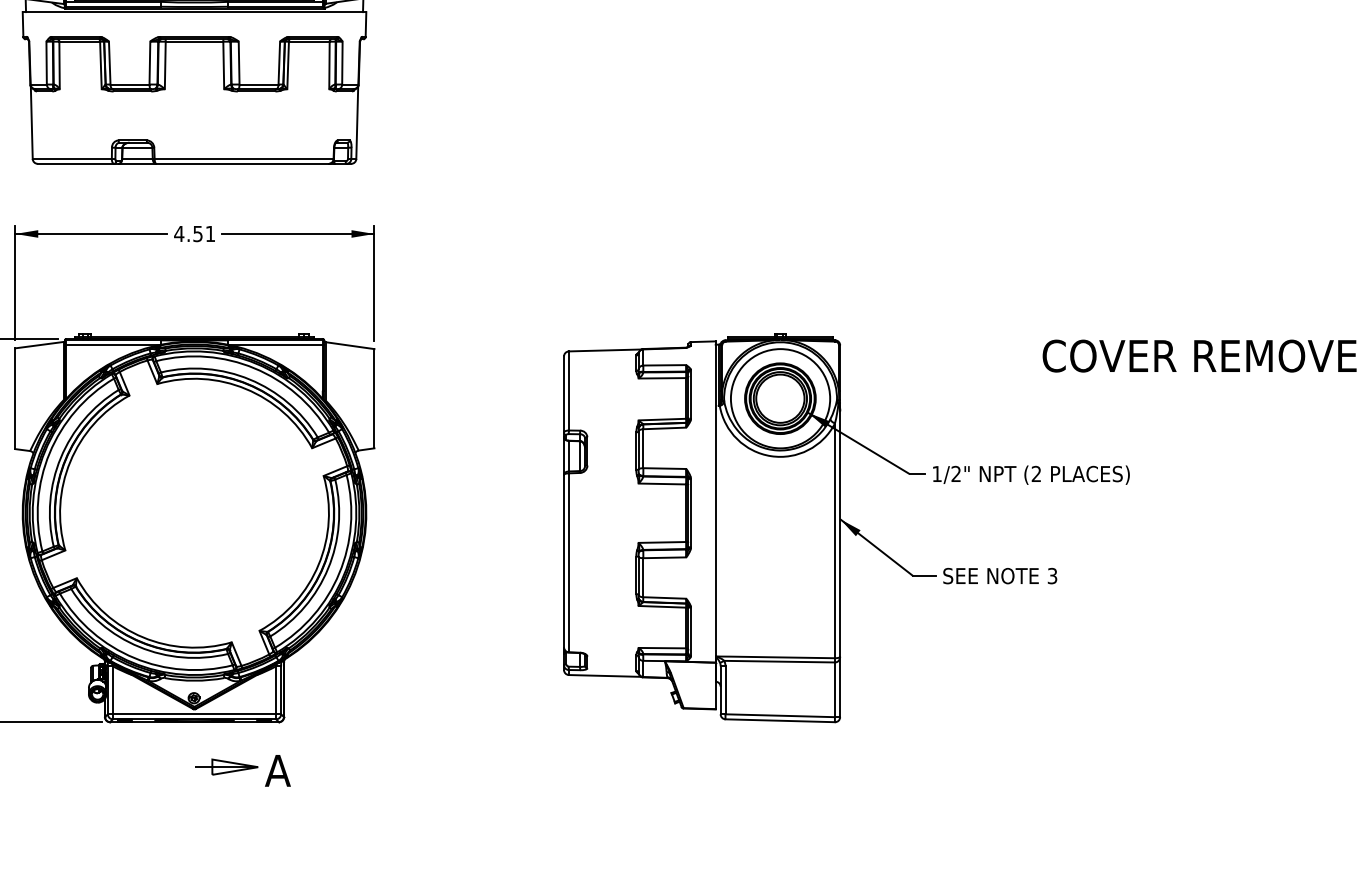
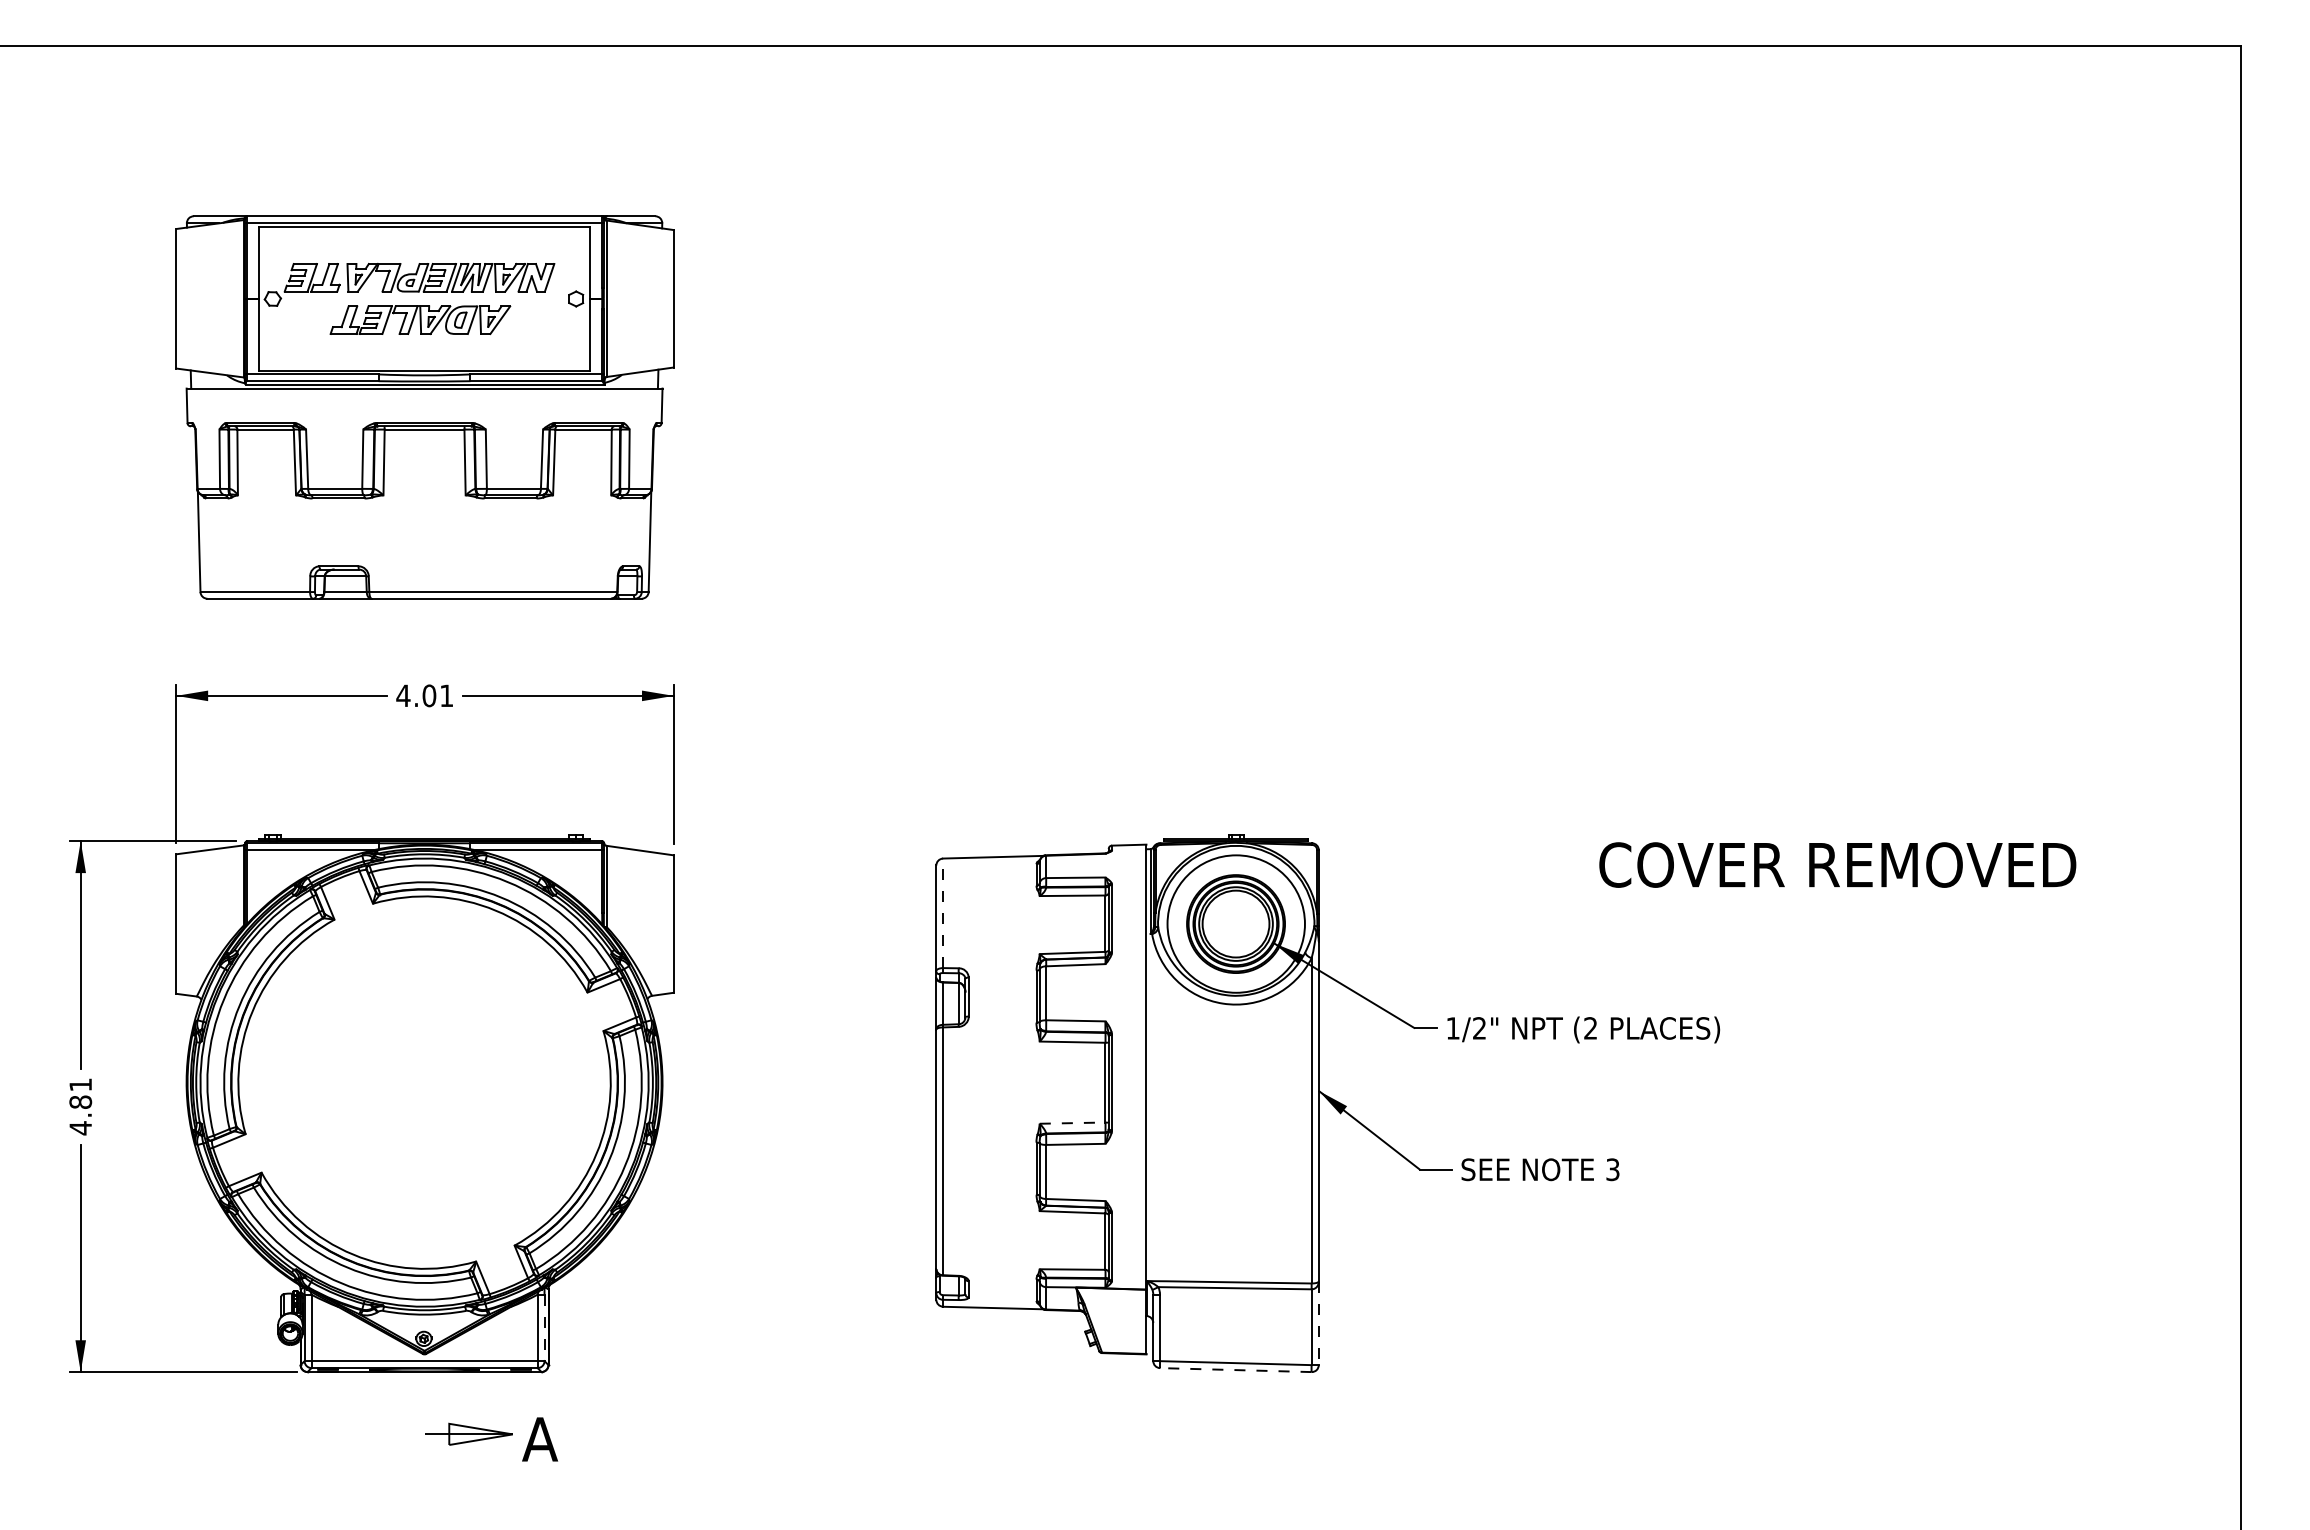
text: (198, 233) -> (429, 695), 4.51 -> 4.01
line: (569, 391) -> (943, 913), solid -> dashed
line: (662, 542) -> (1072, 1123), solid -> dashed
line: (839, 687) -> (1318, 1323), solid -> dashed
line: (281, 690) -> (544, 1328), solid -> dashed
line: (780, 721) -> (1235, 1370), solid -> dashed

